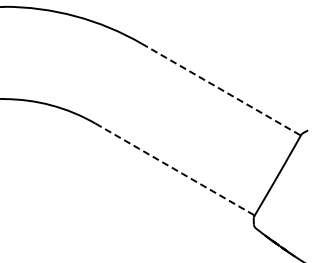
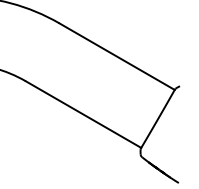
line: (221, 89) -> (117, 56), dashed -> solid
line: (175, 169) -> (83, 114), dashed -> solid

